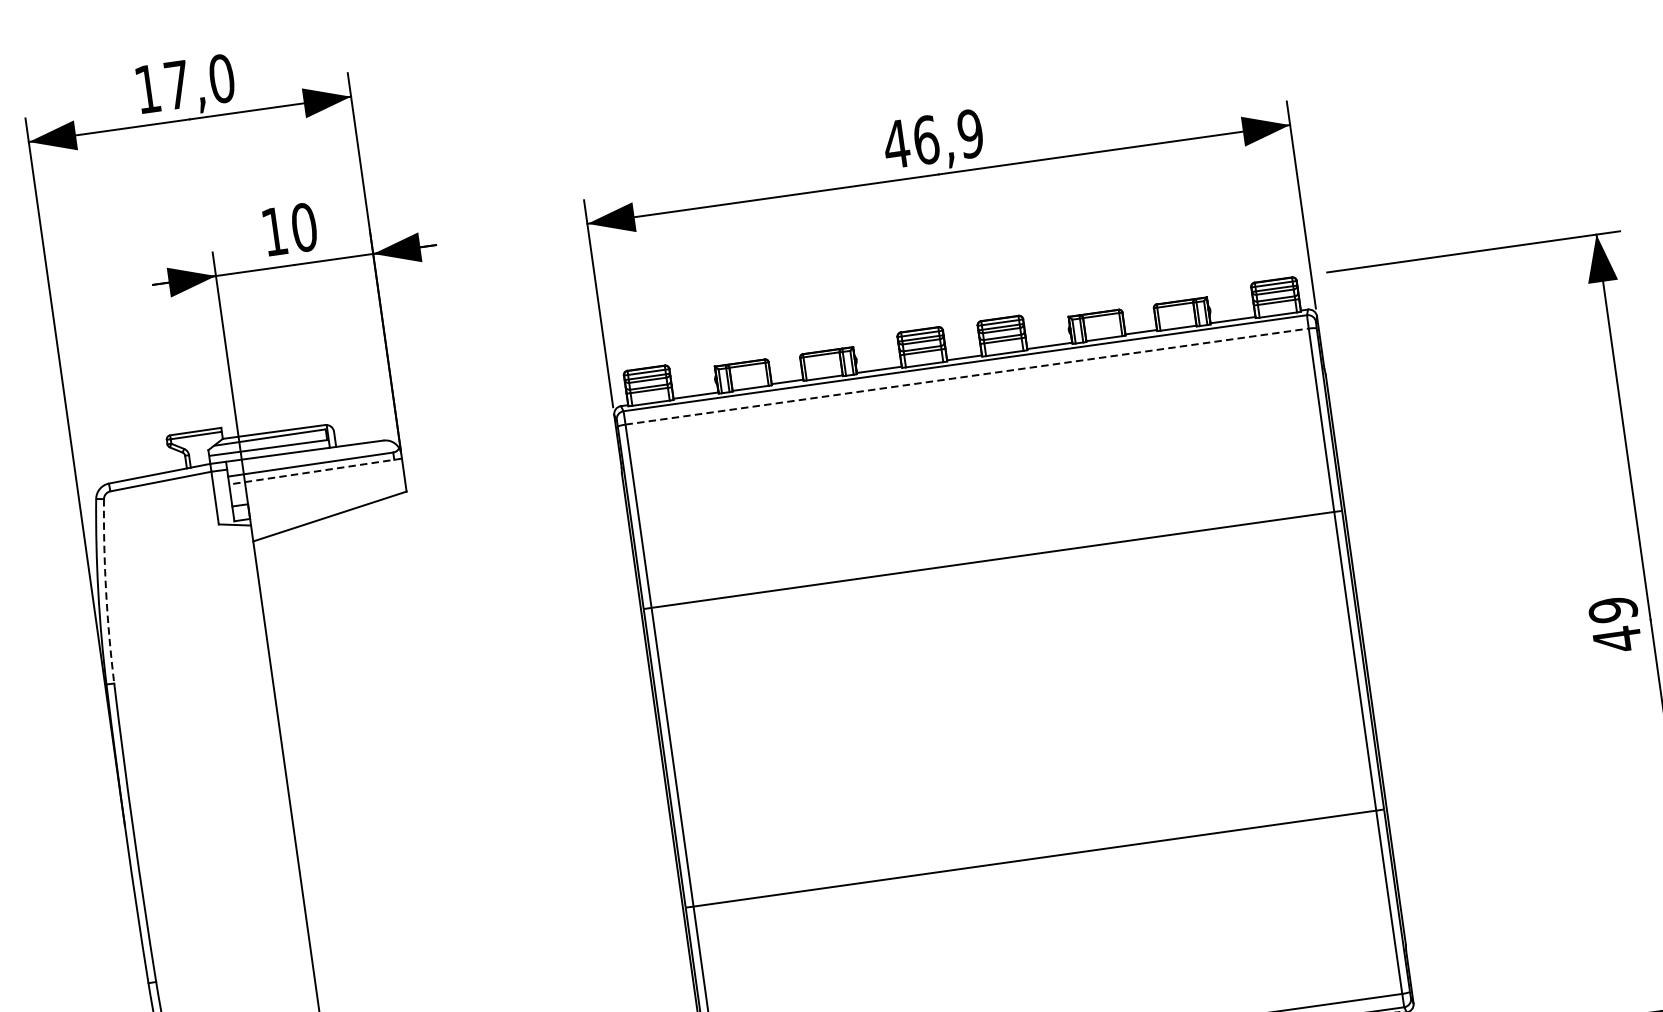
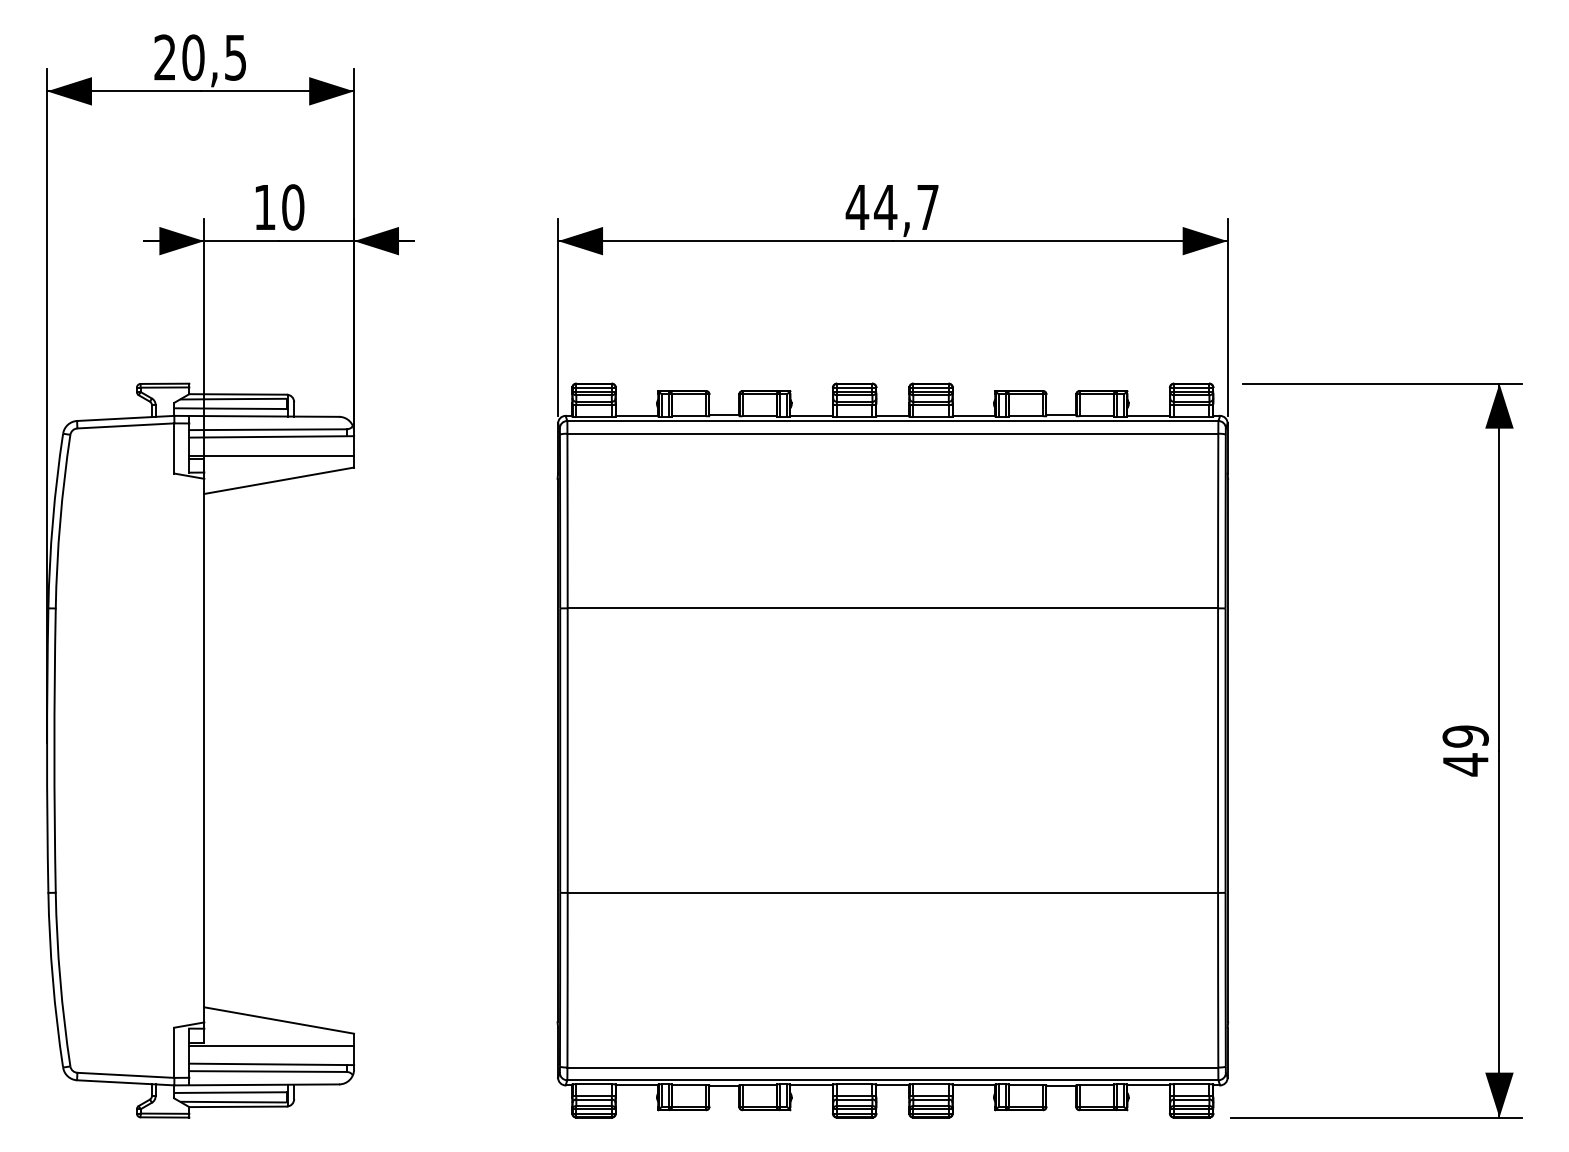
text: (184, 83) -> (200, 57), 17,0 -> 20,5
text: (948, 137) -> (906, 207), 46,9 -> 44,7
line: (967, 376) -> (893, 433), dashed -> solid
line: (315, 471) -> (271, 436), dashed -> solid
line: (318, 491) -> (271, 455), added
arc: (106, 591) -> (60, 521), dashed -> solid

